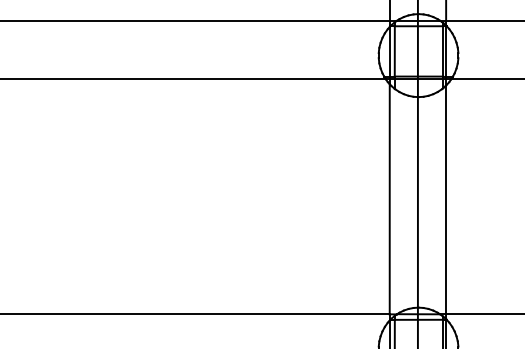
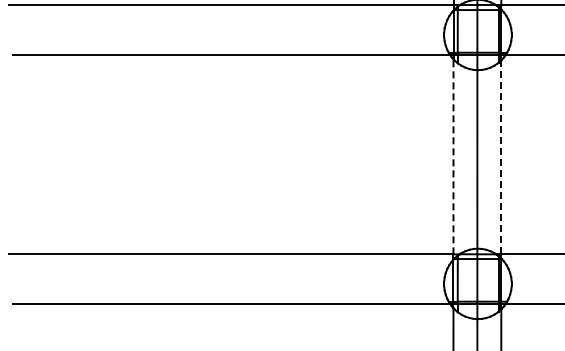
line: (389, 198) -> (453, 156), solid -> dashed
line: (446, 200) -> (501, 157), solid -> dashed

